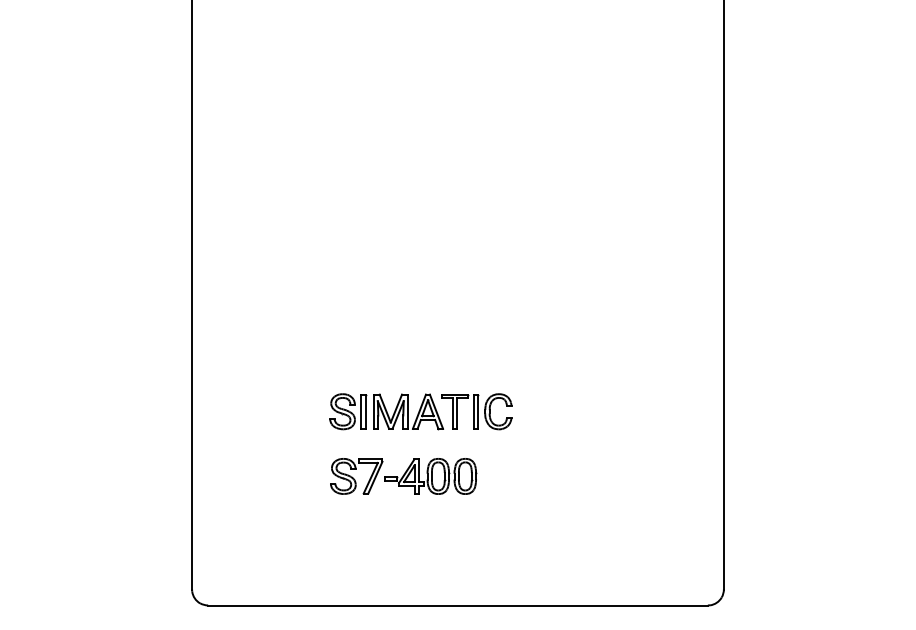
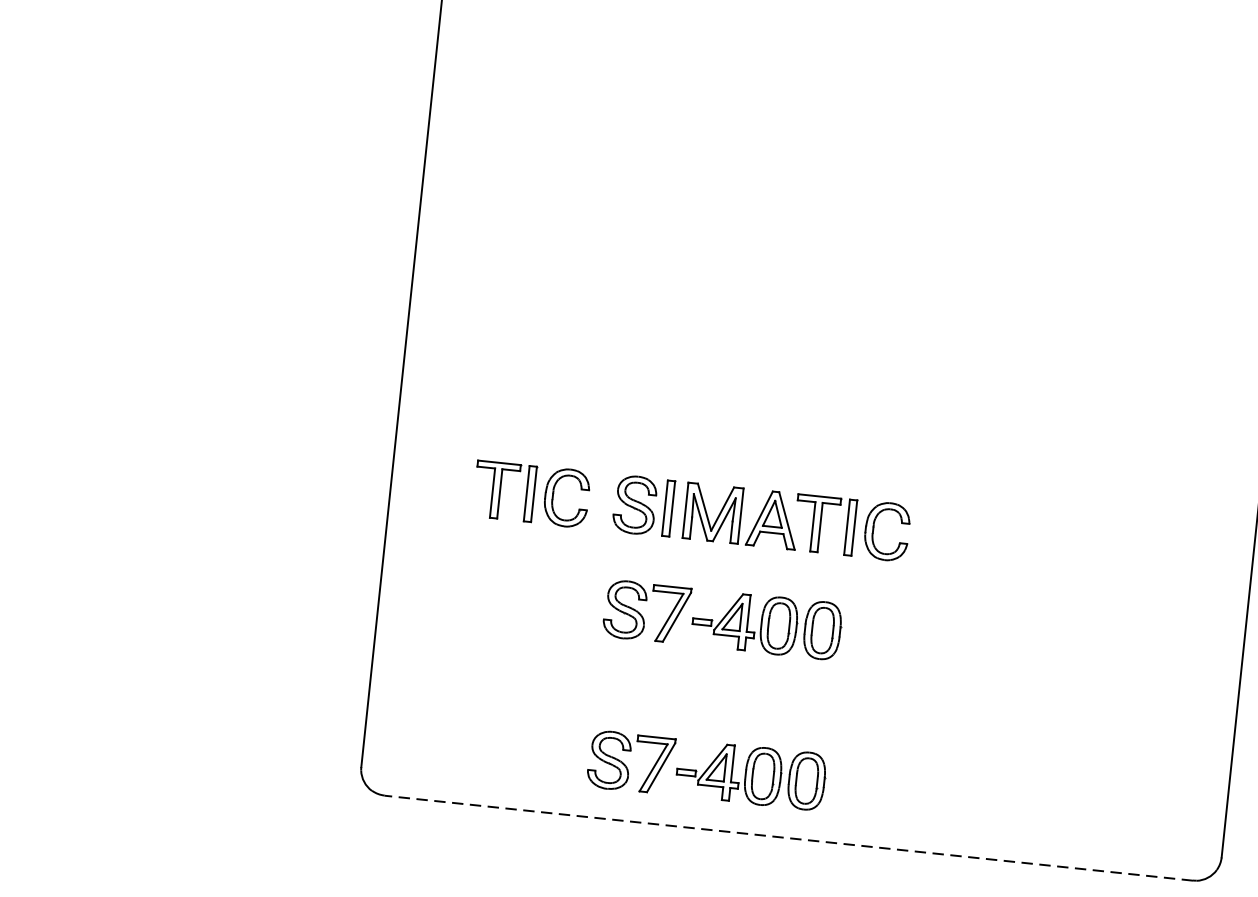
part: (278, 411) -> (531, 493), added
part: (403, 569) -> (706, 770), added
line: (457, 605) -> (787, 838), solid -> dashed

